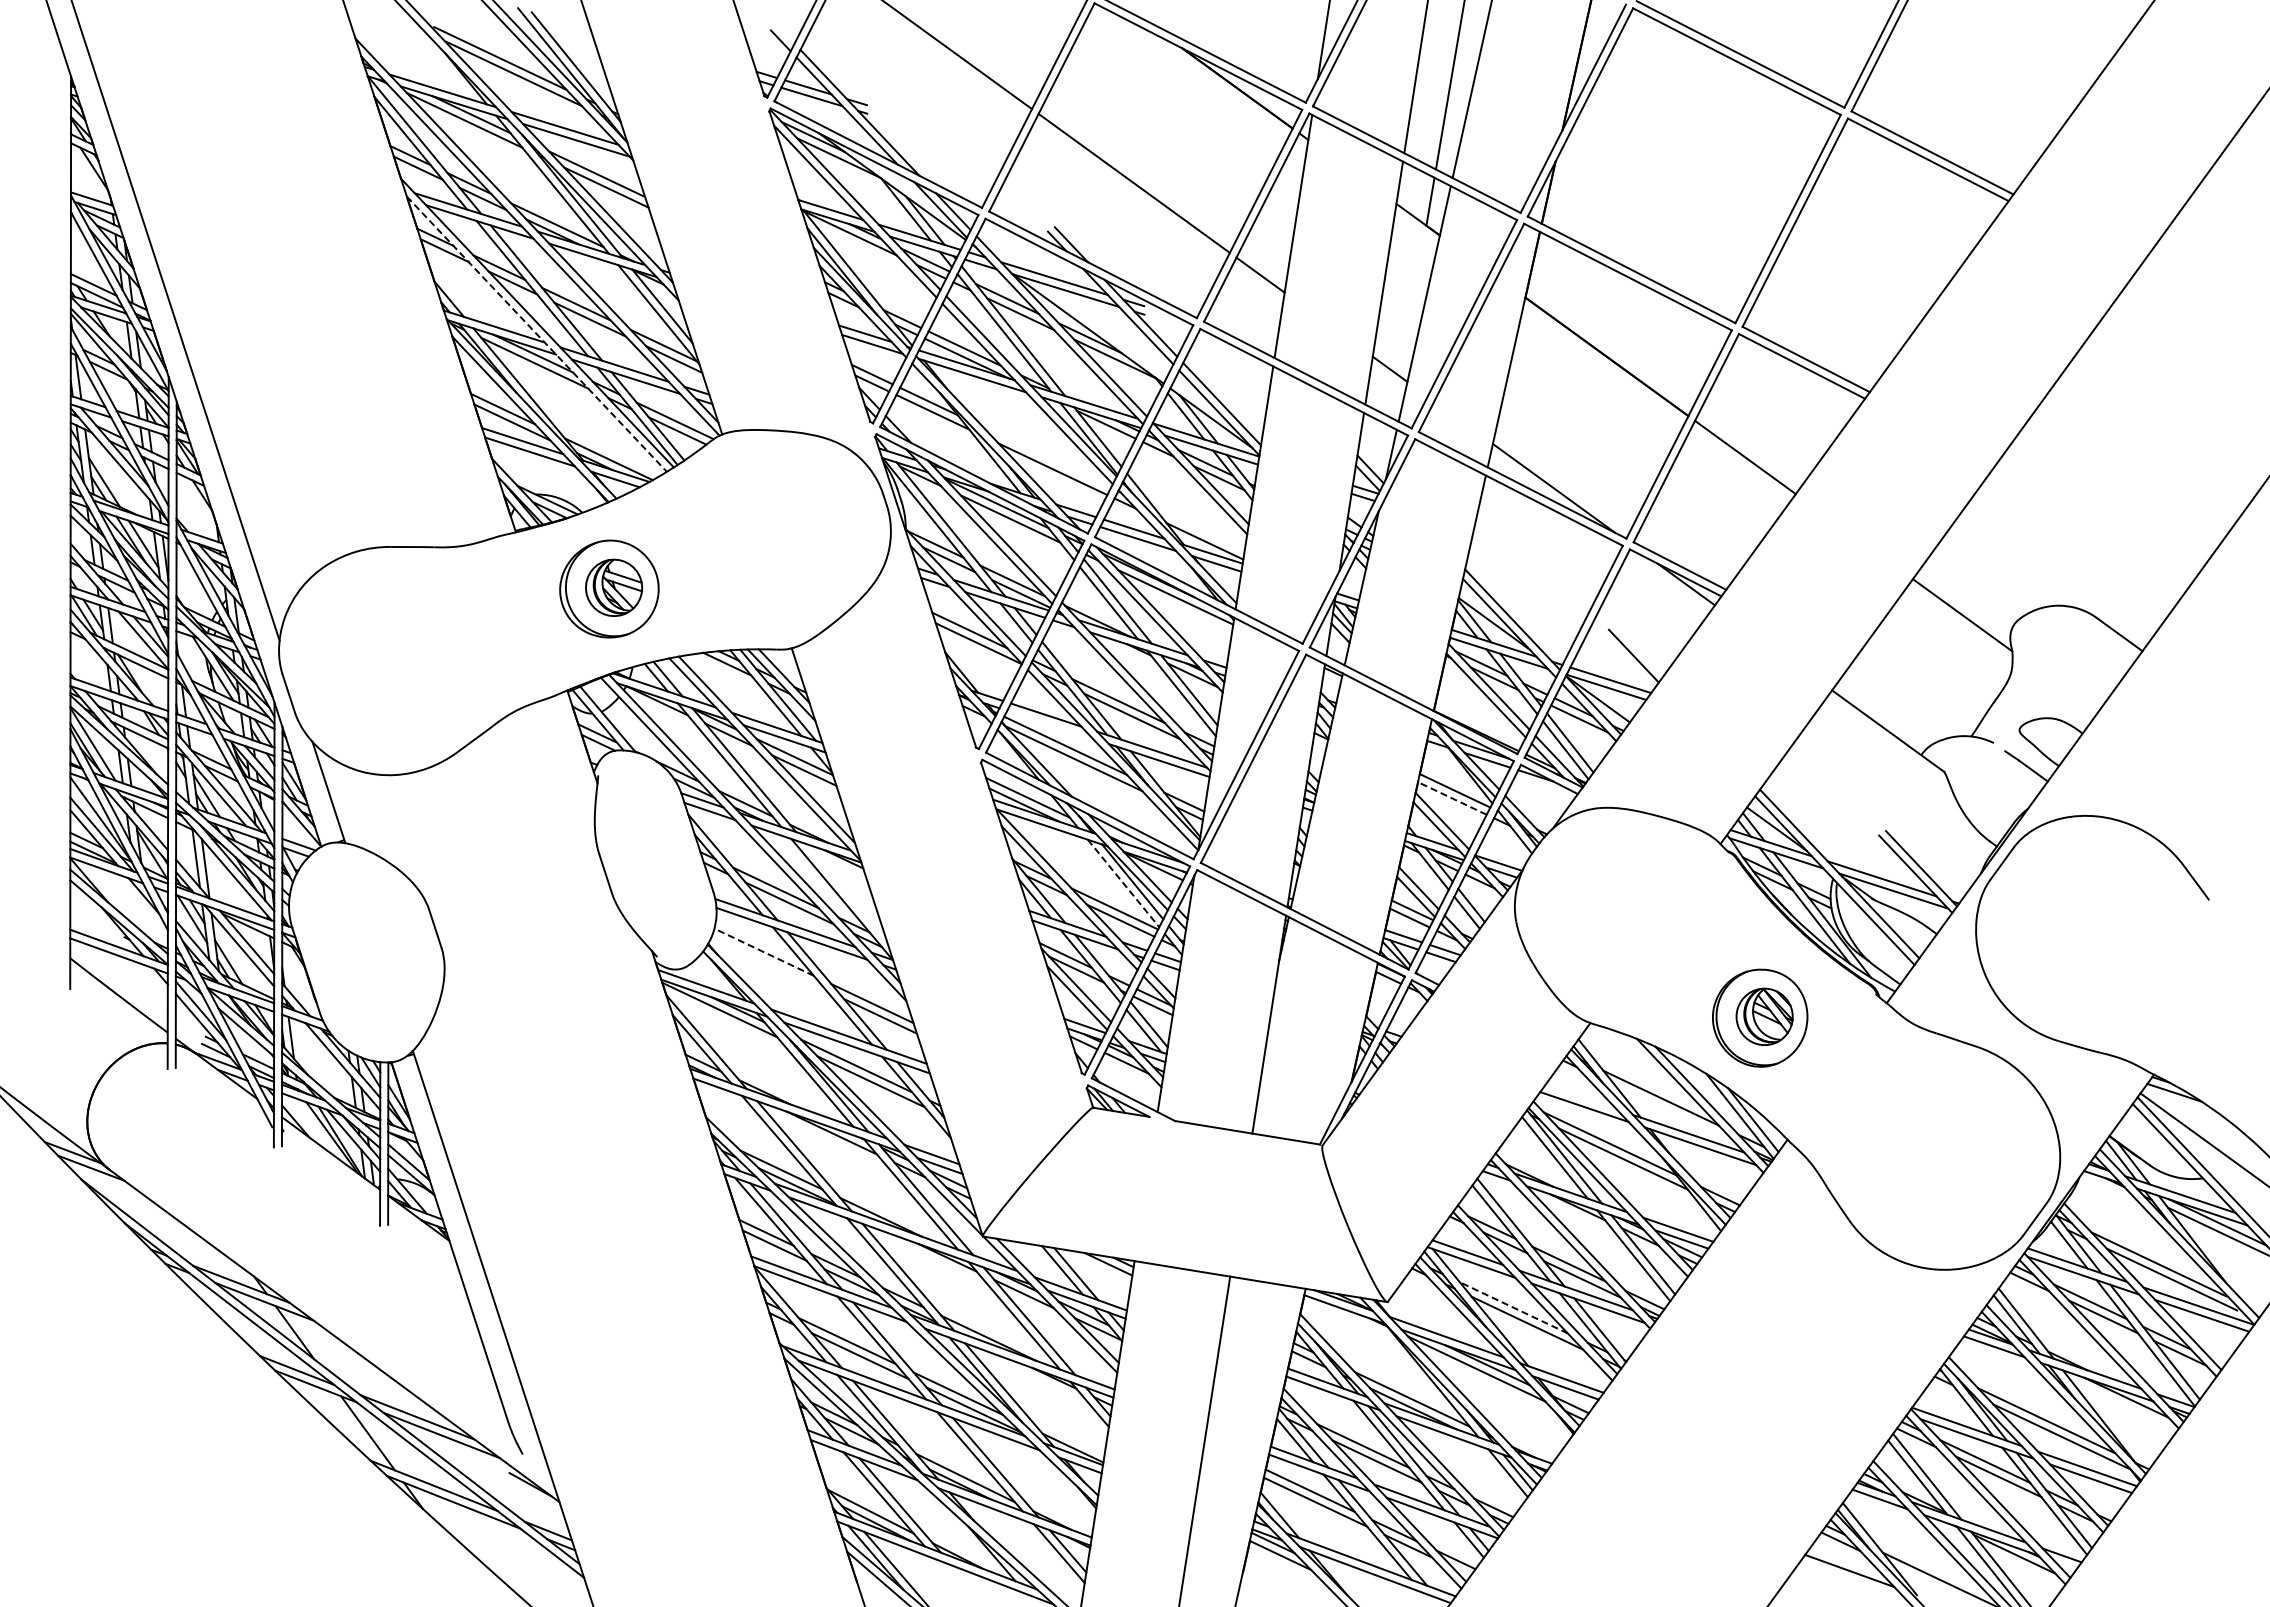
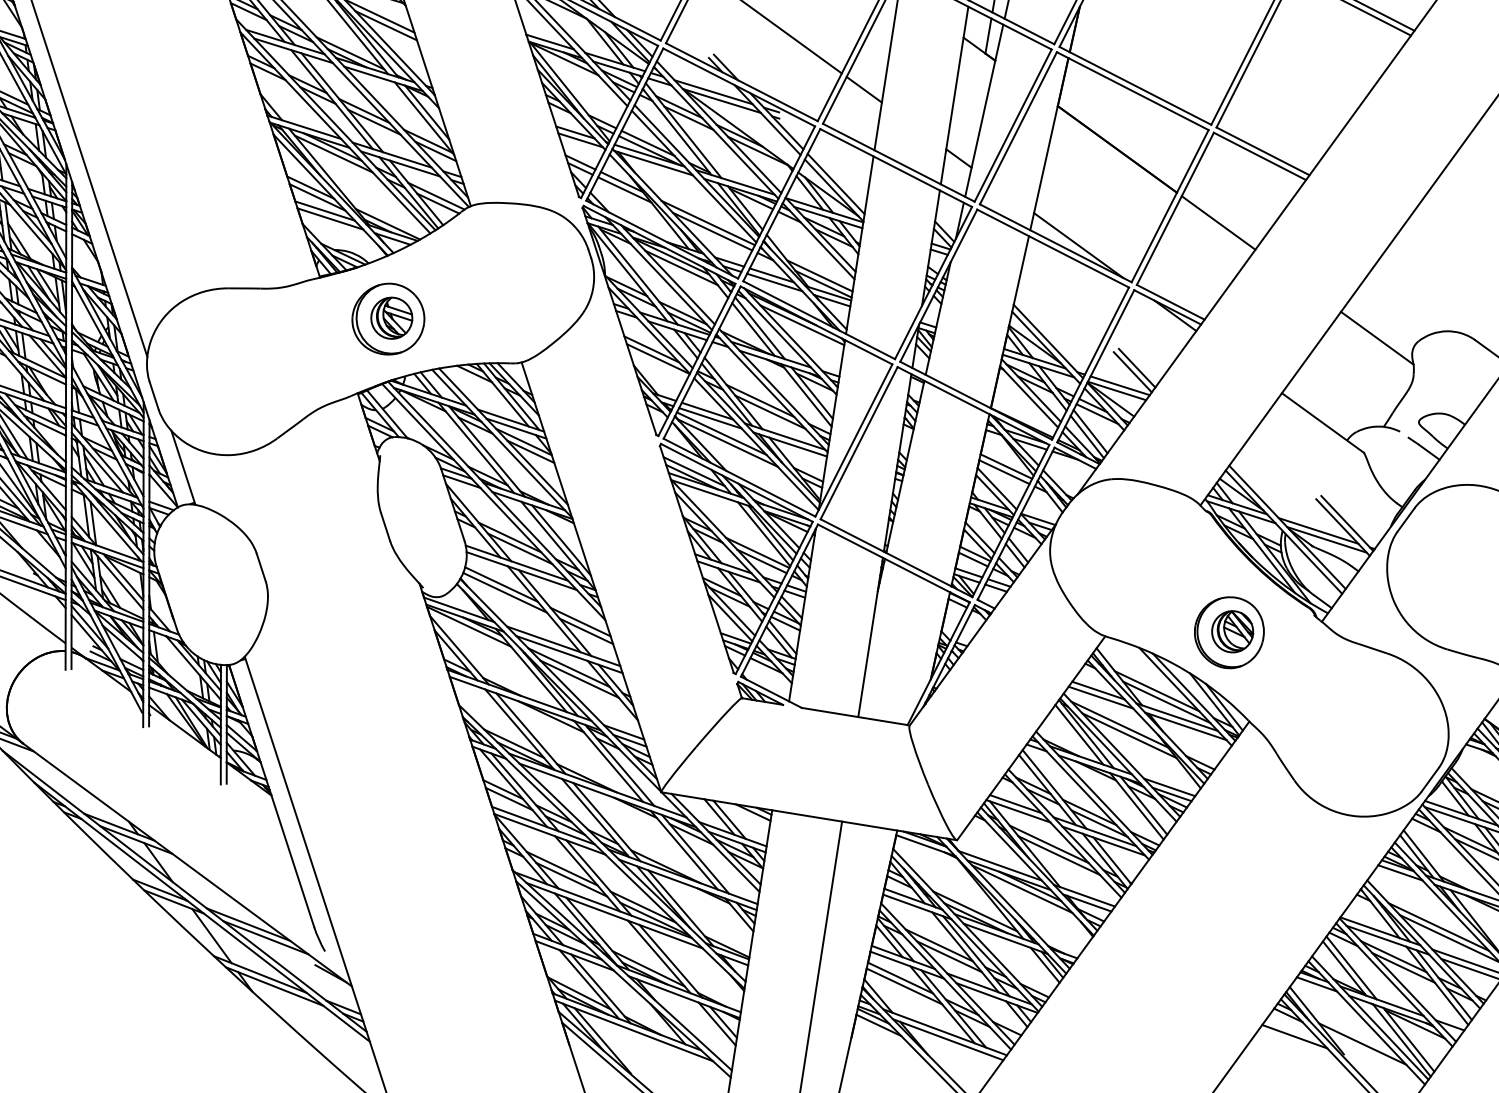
line: (537, 334) -> (335, 133), dashed -> solid
line: (1047, 457) -> (708, 222), added
line: (1199, 529) -> (819, 275), added
line: (1628, 661) -> (1133, 372), added
line: (1049, 724) -> (710, 418), added
line: (1451, 798) -> (1003, 472), dashed -> solid
line: (1123, 883) -> (764, 534), dashed -> solid
line: (846, 891) -> (561, 540), added
line: (763, 952) -> (501, 584), dashed -> solid
line: (768, 963) -> (504, 592), added
line: (1580, 1097) -> (1098, 690), added
line: (1674, 1113) -> (1166, 702), added
line: (1513, 1307) -> (1049, 844), dashed -> solid

